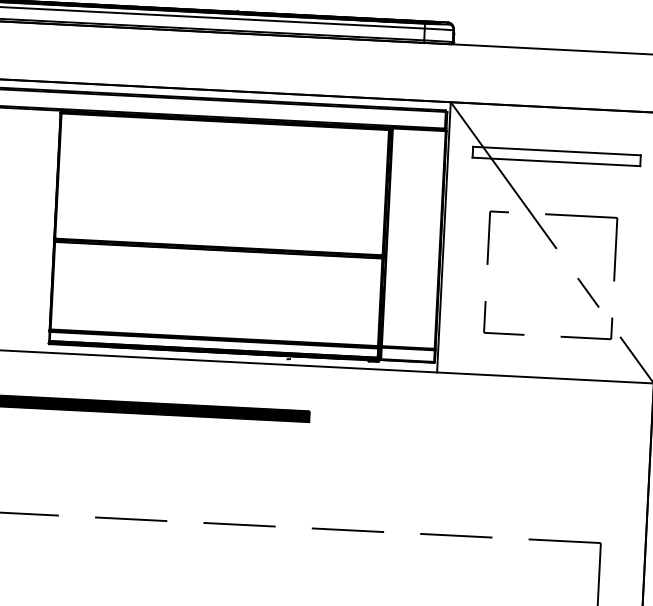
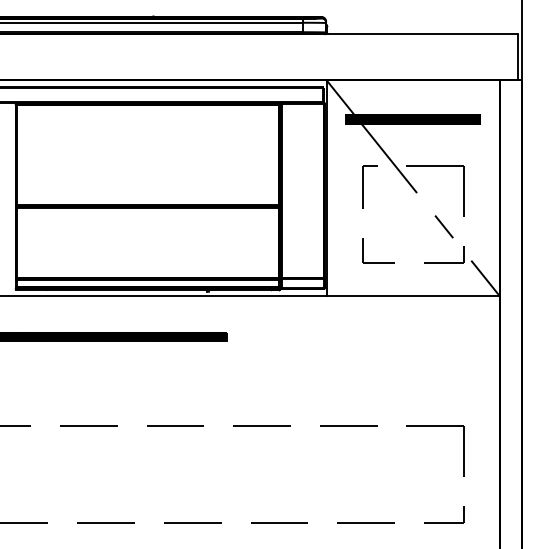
hatch: (556, 156) -> (413, 119), added

